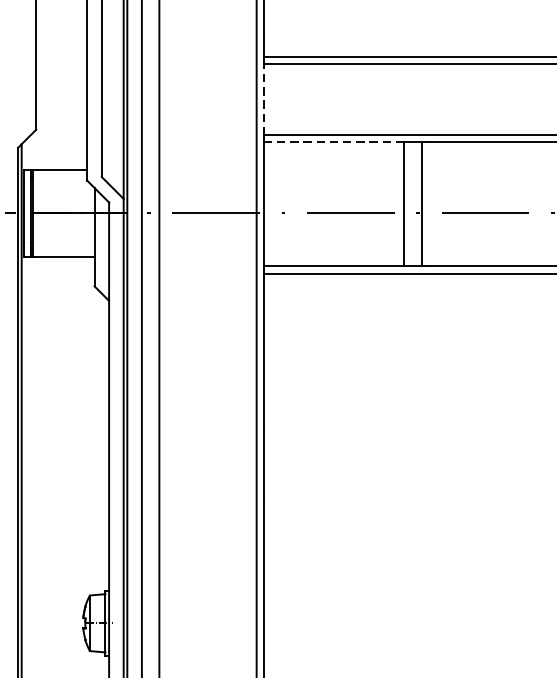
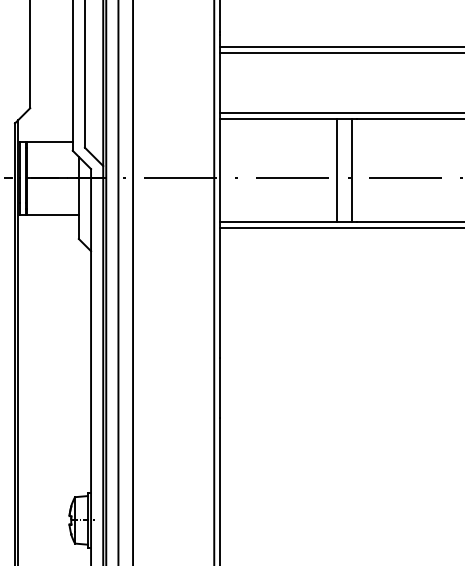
line: (264, 100) -> (220, 83), dashed -> solid
line: (334, 141) -> (279, 118), dashed -> solid

